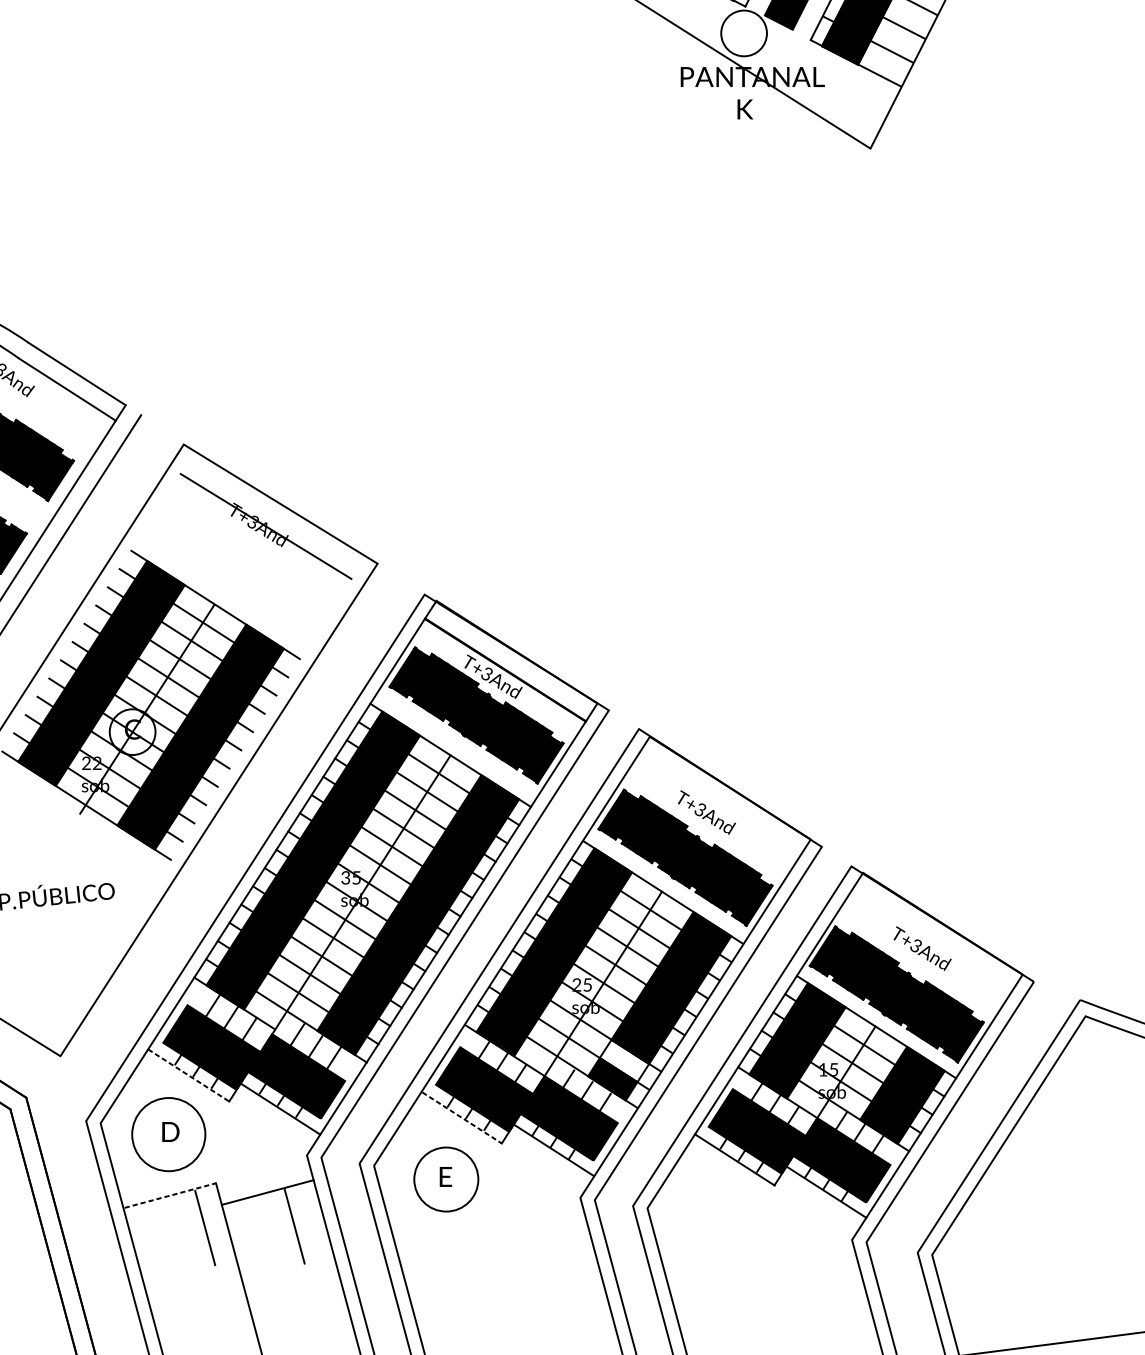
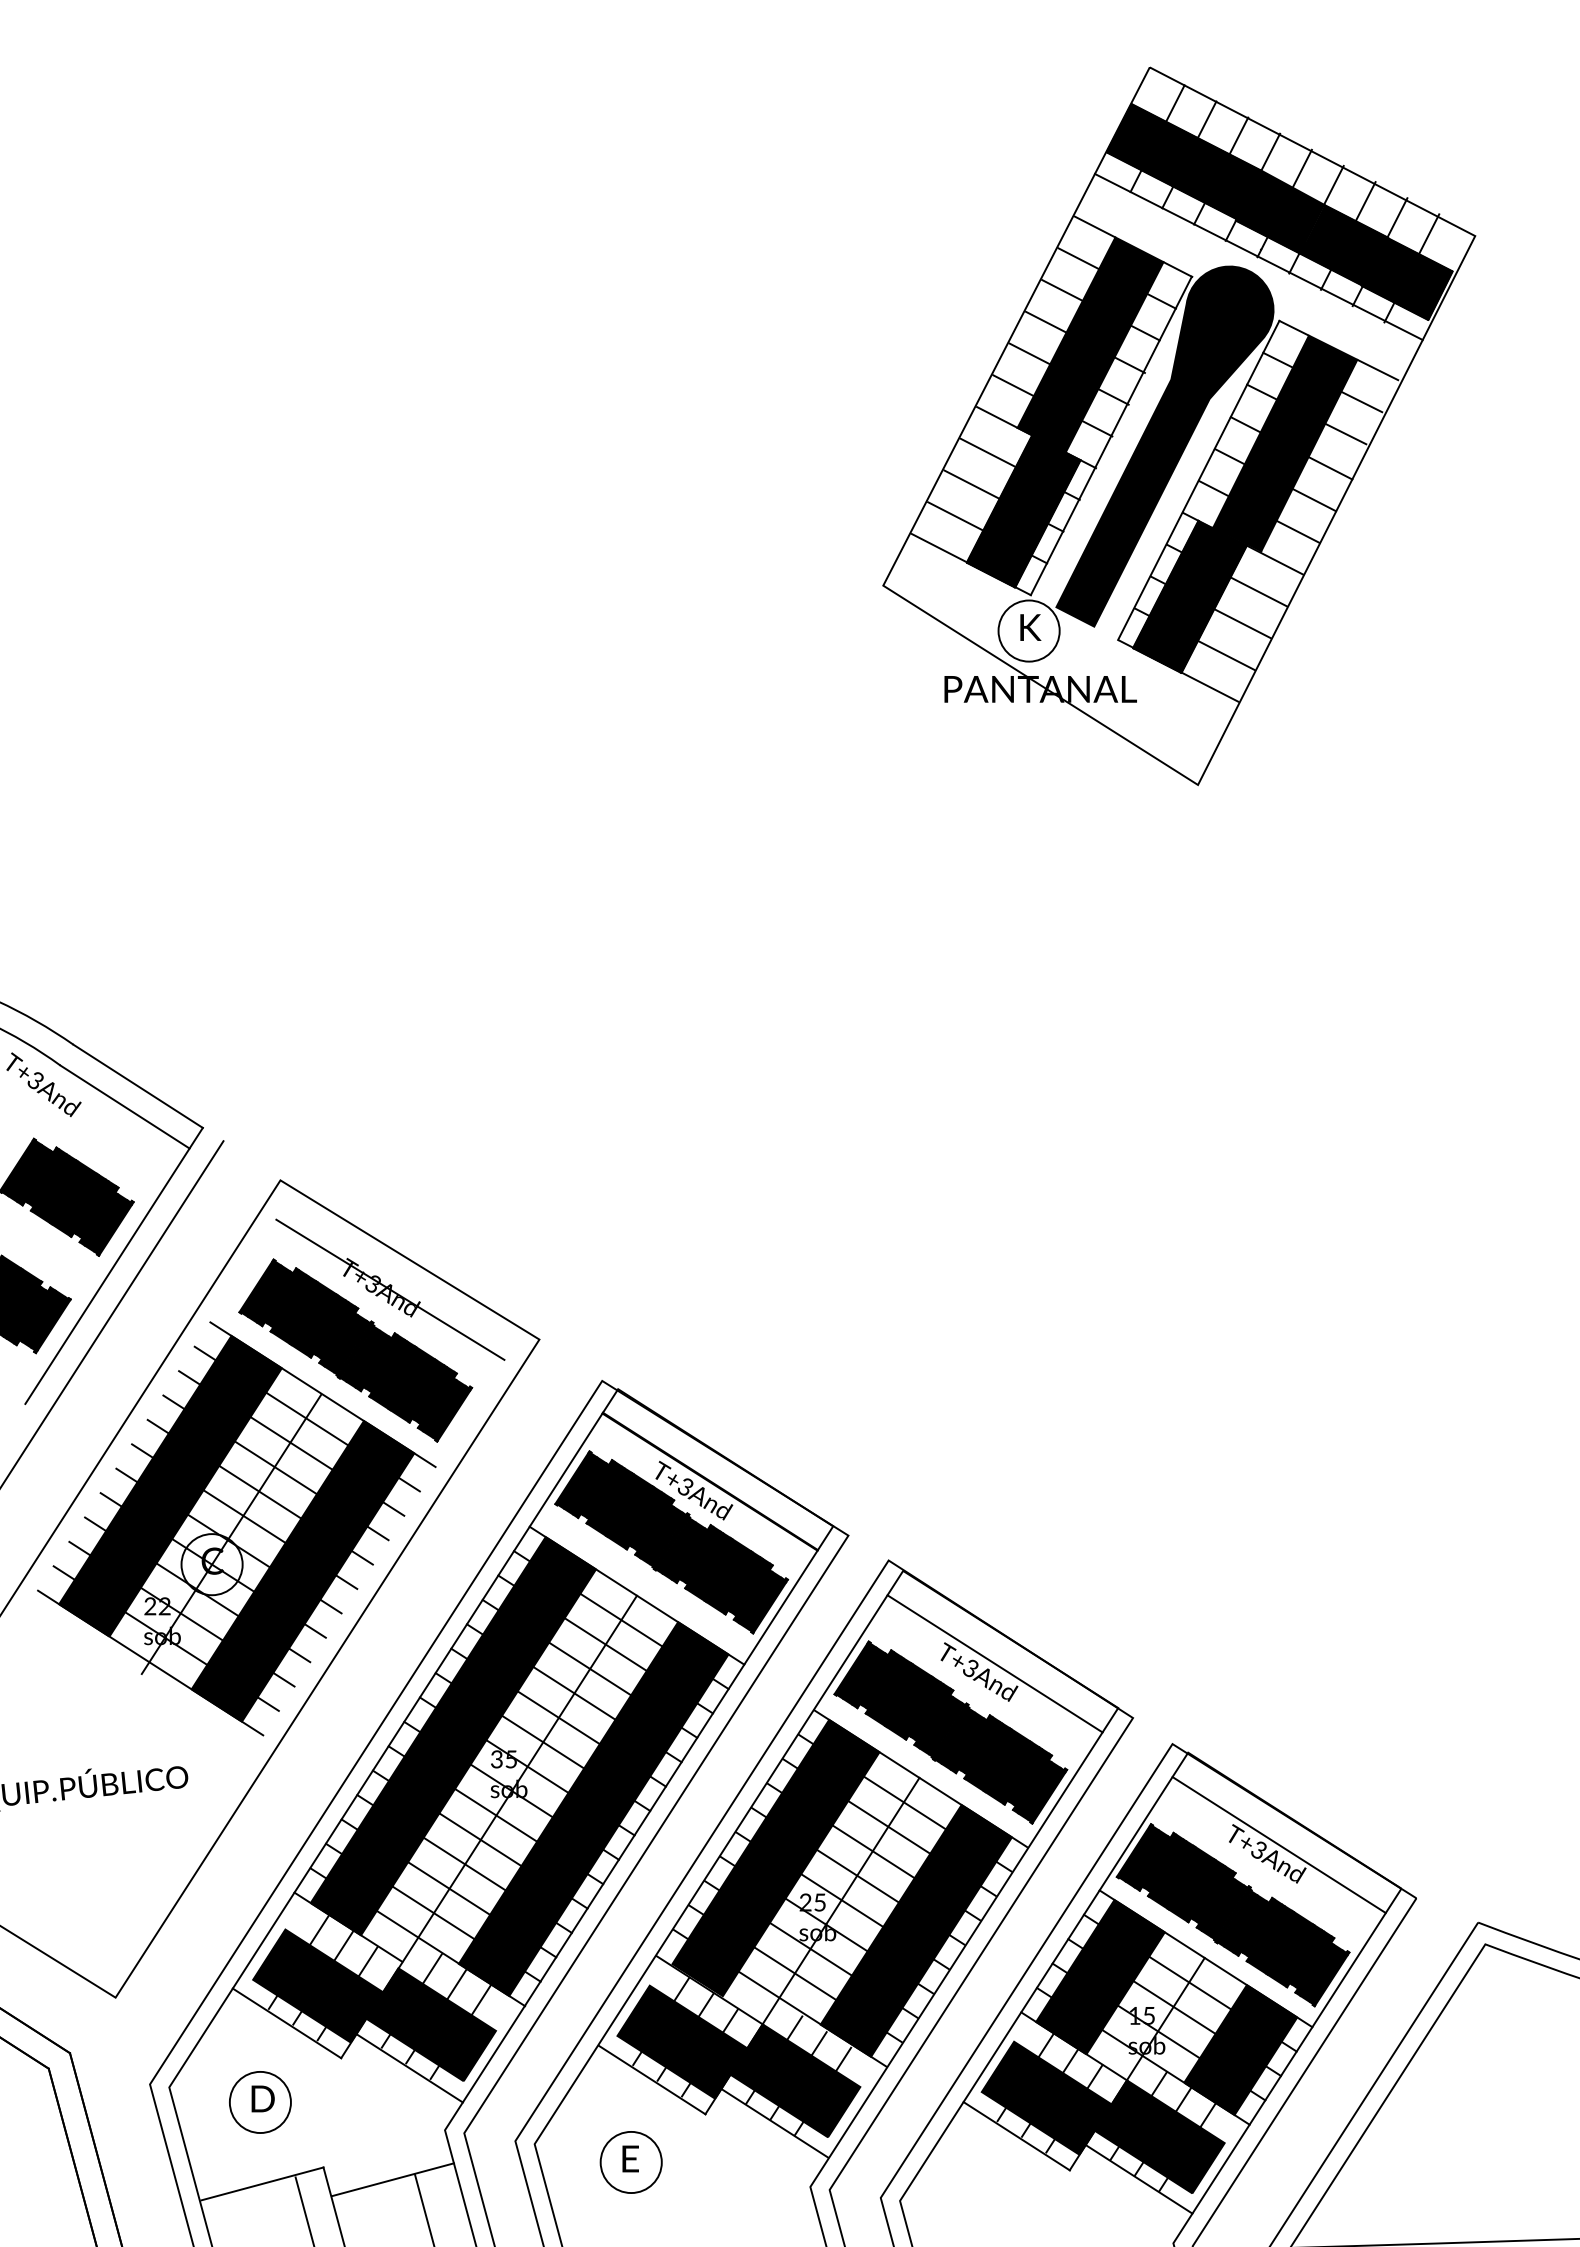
text: (745, 109) -> (1030, 627), moved
part: (239, 571) -> (355, 1350), added
line: (718, 806) -> (994, 1663), added
line: (930, 941) -> (1278, 1844), added
fill: (624, 1060) -> (869, 2003), added
line: (189, 1075) -> (287, 2023), dashed -> solid
line: (462, 1118) -> (652, 2080), dashed -> solid
circle: (168, 1134) -> (259, 2102), size x0.62
circle: (445, 1179) -> (630, 2162), size x0.71
line: (170, 1195) -> (262, 2183), dashed -> solid

